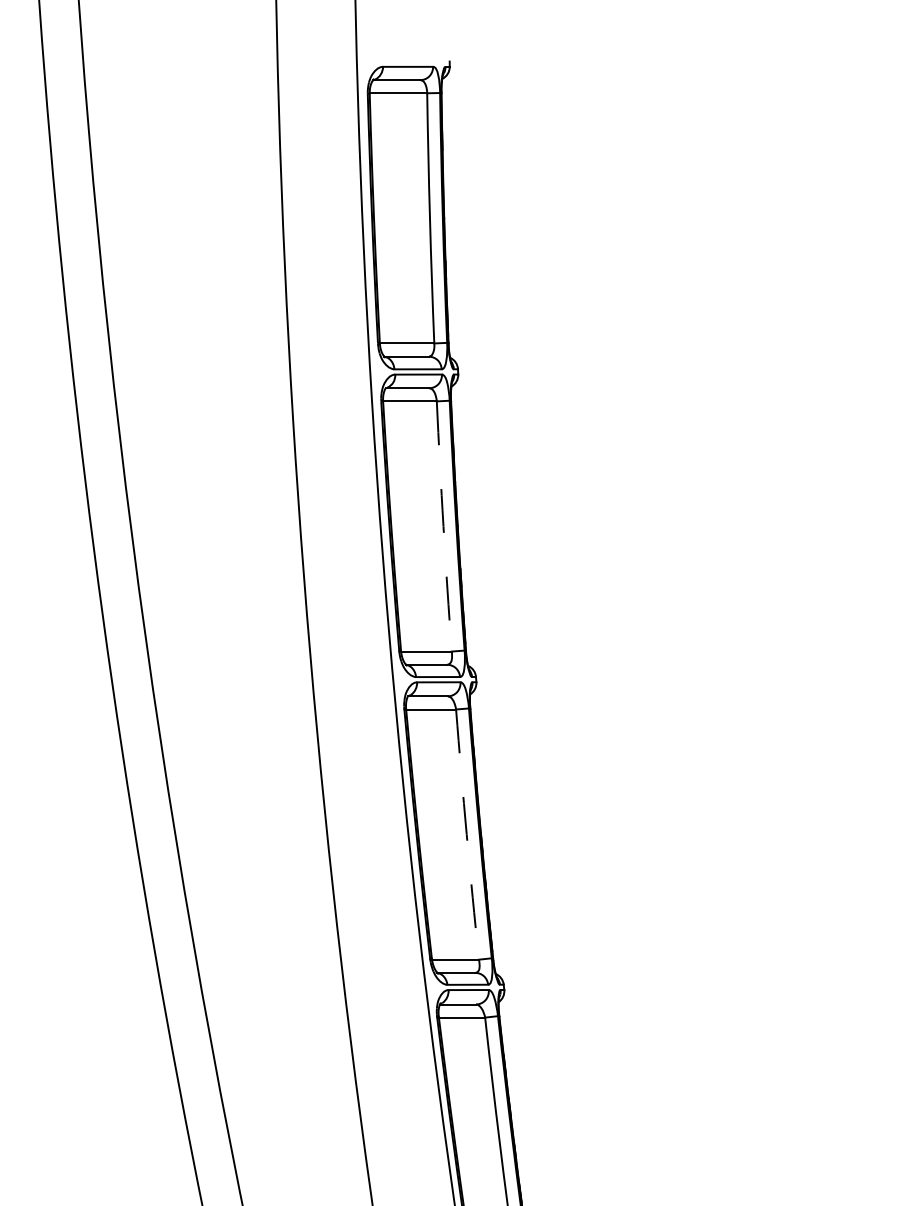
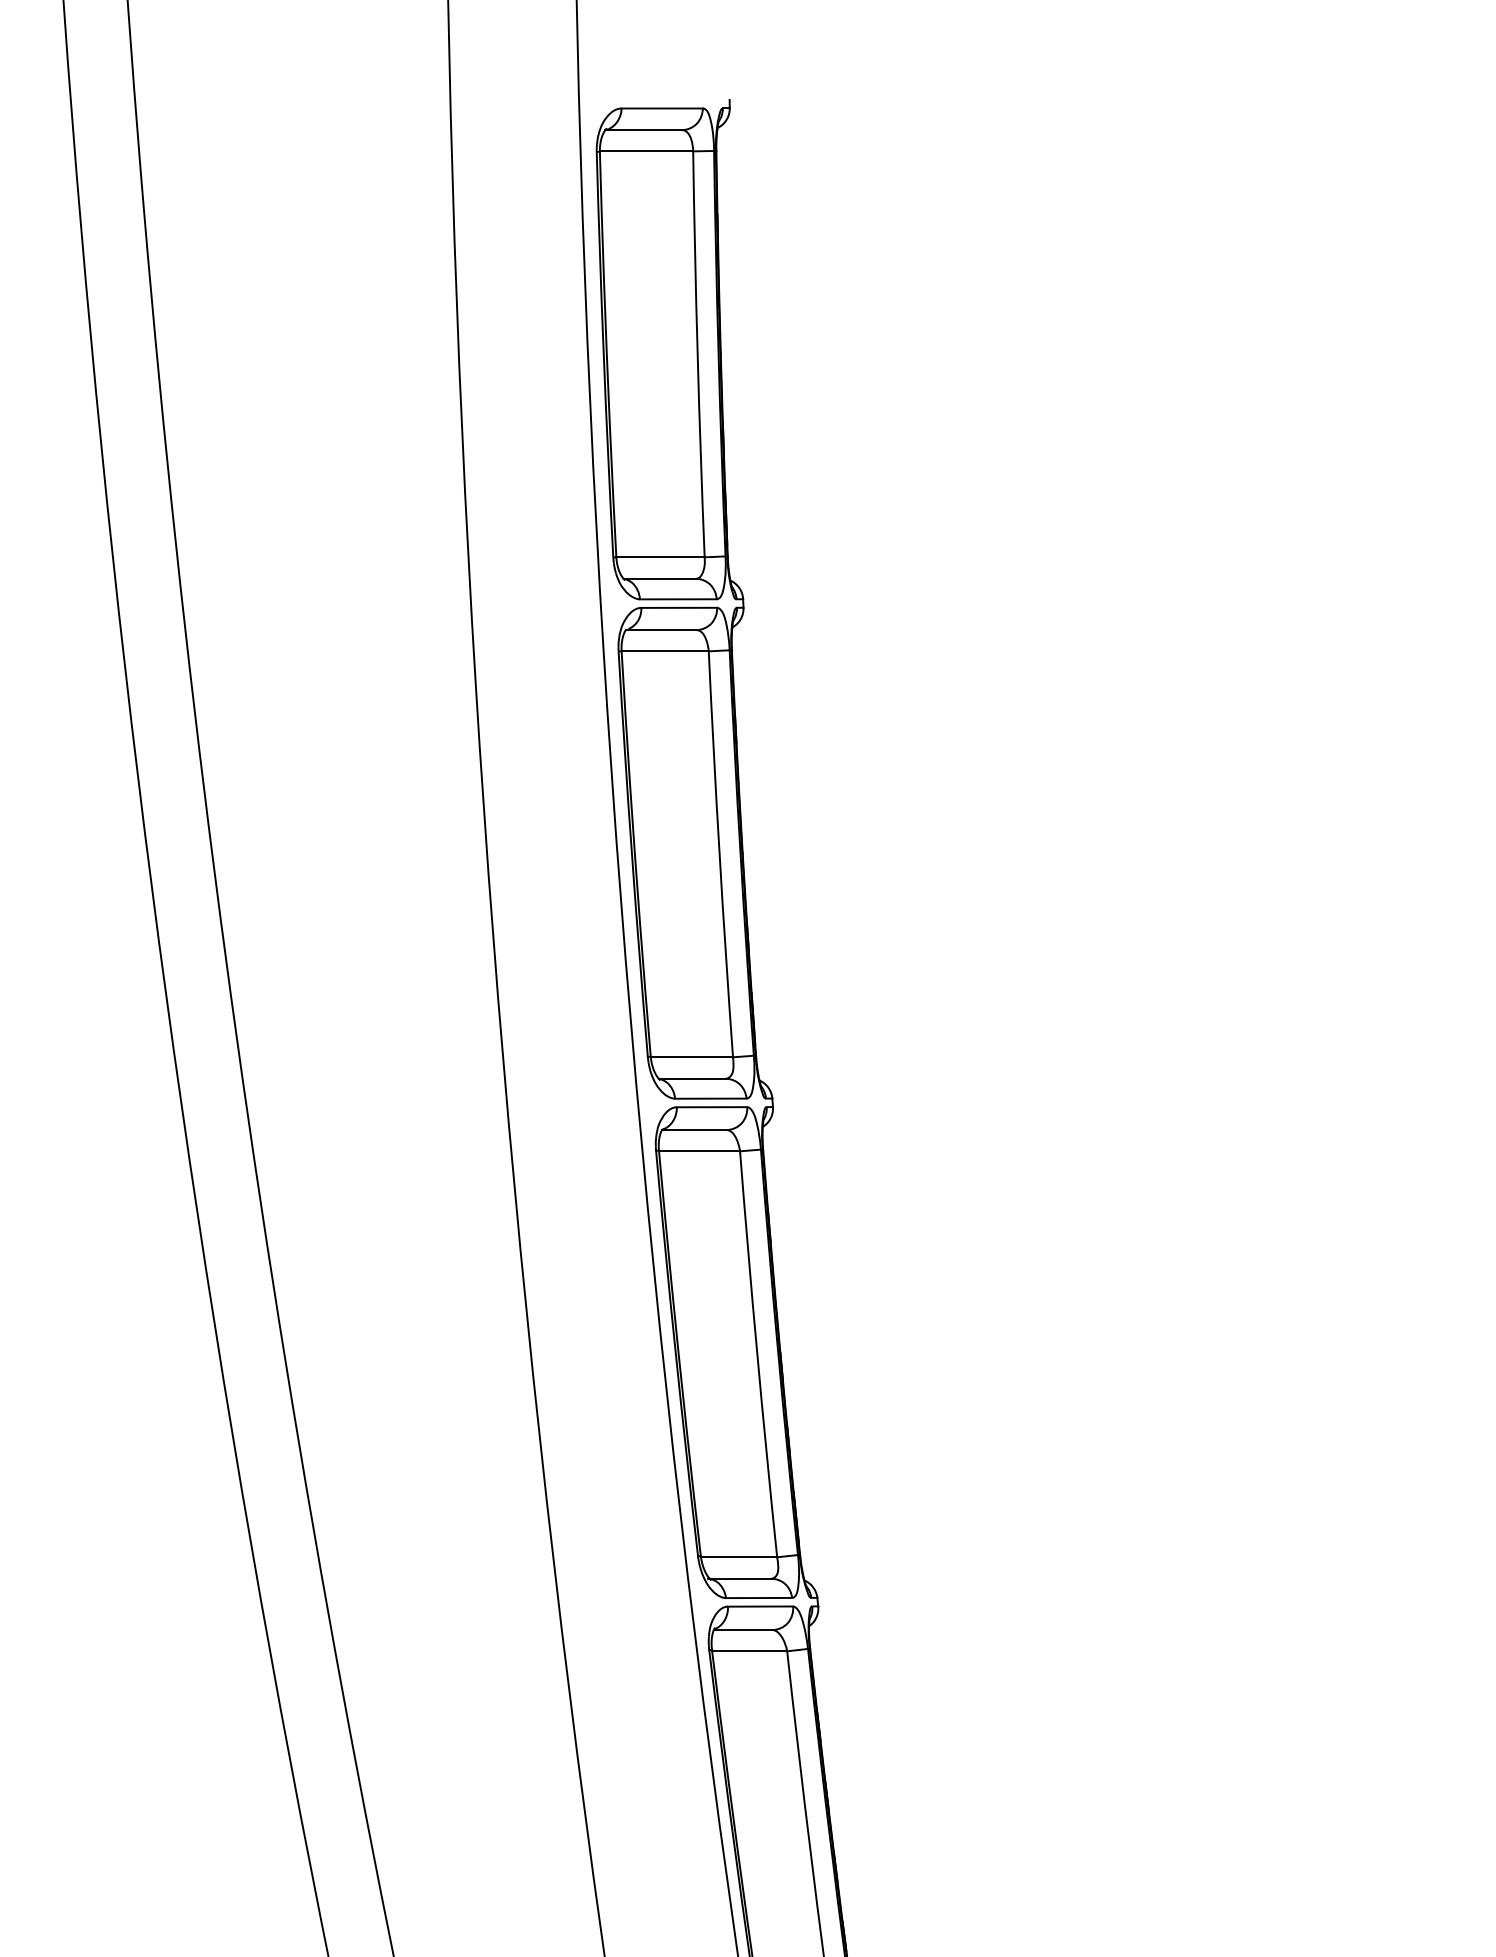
arc: (443, 526) -> (719, 854), dashed -> solid
arc: (466, 834) -> (756, 1354), dashed -> solid

